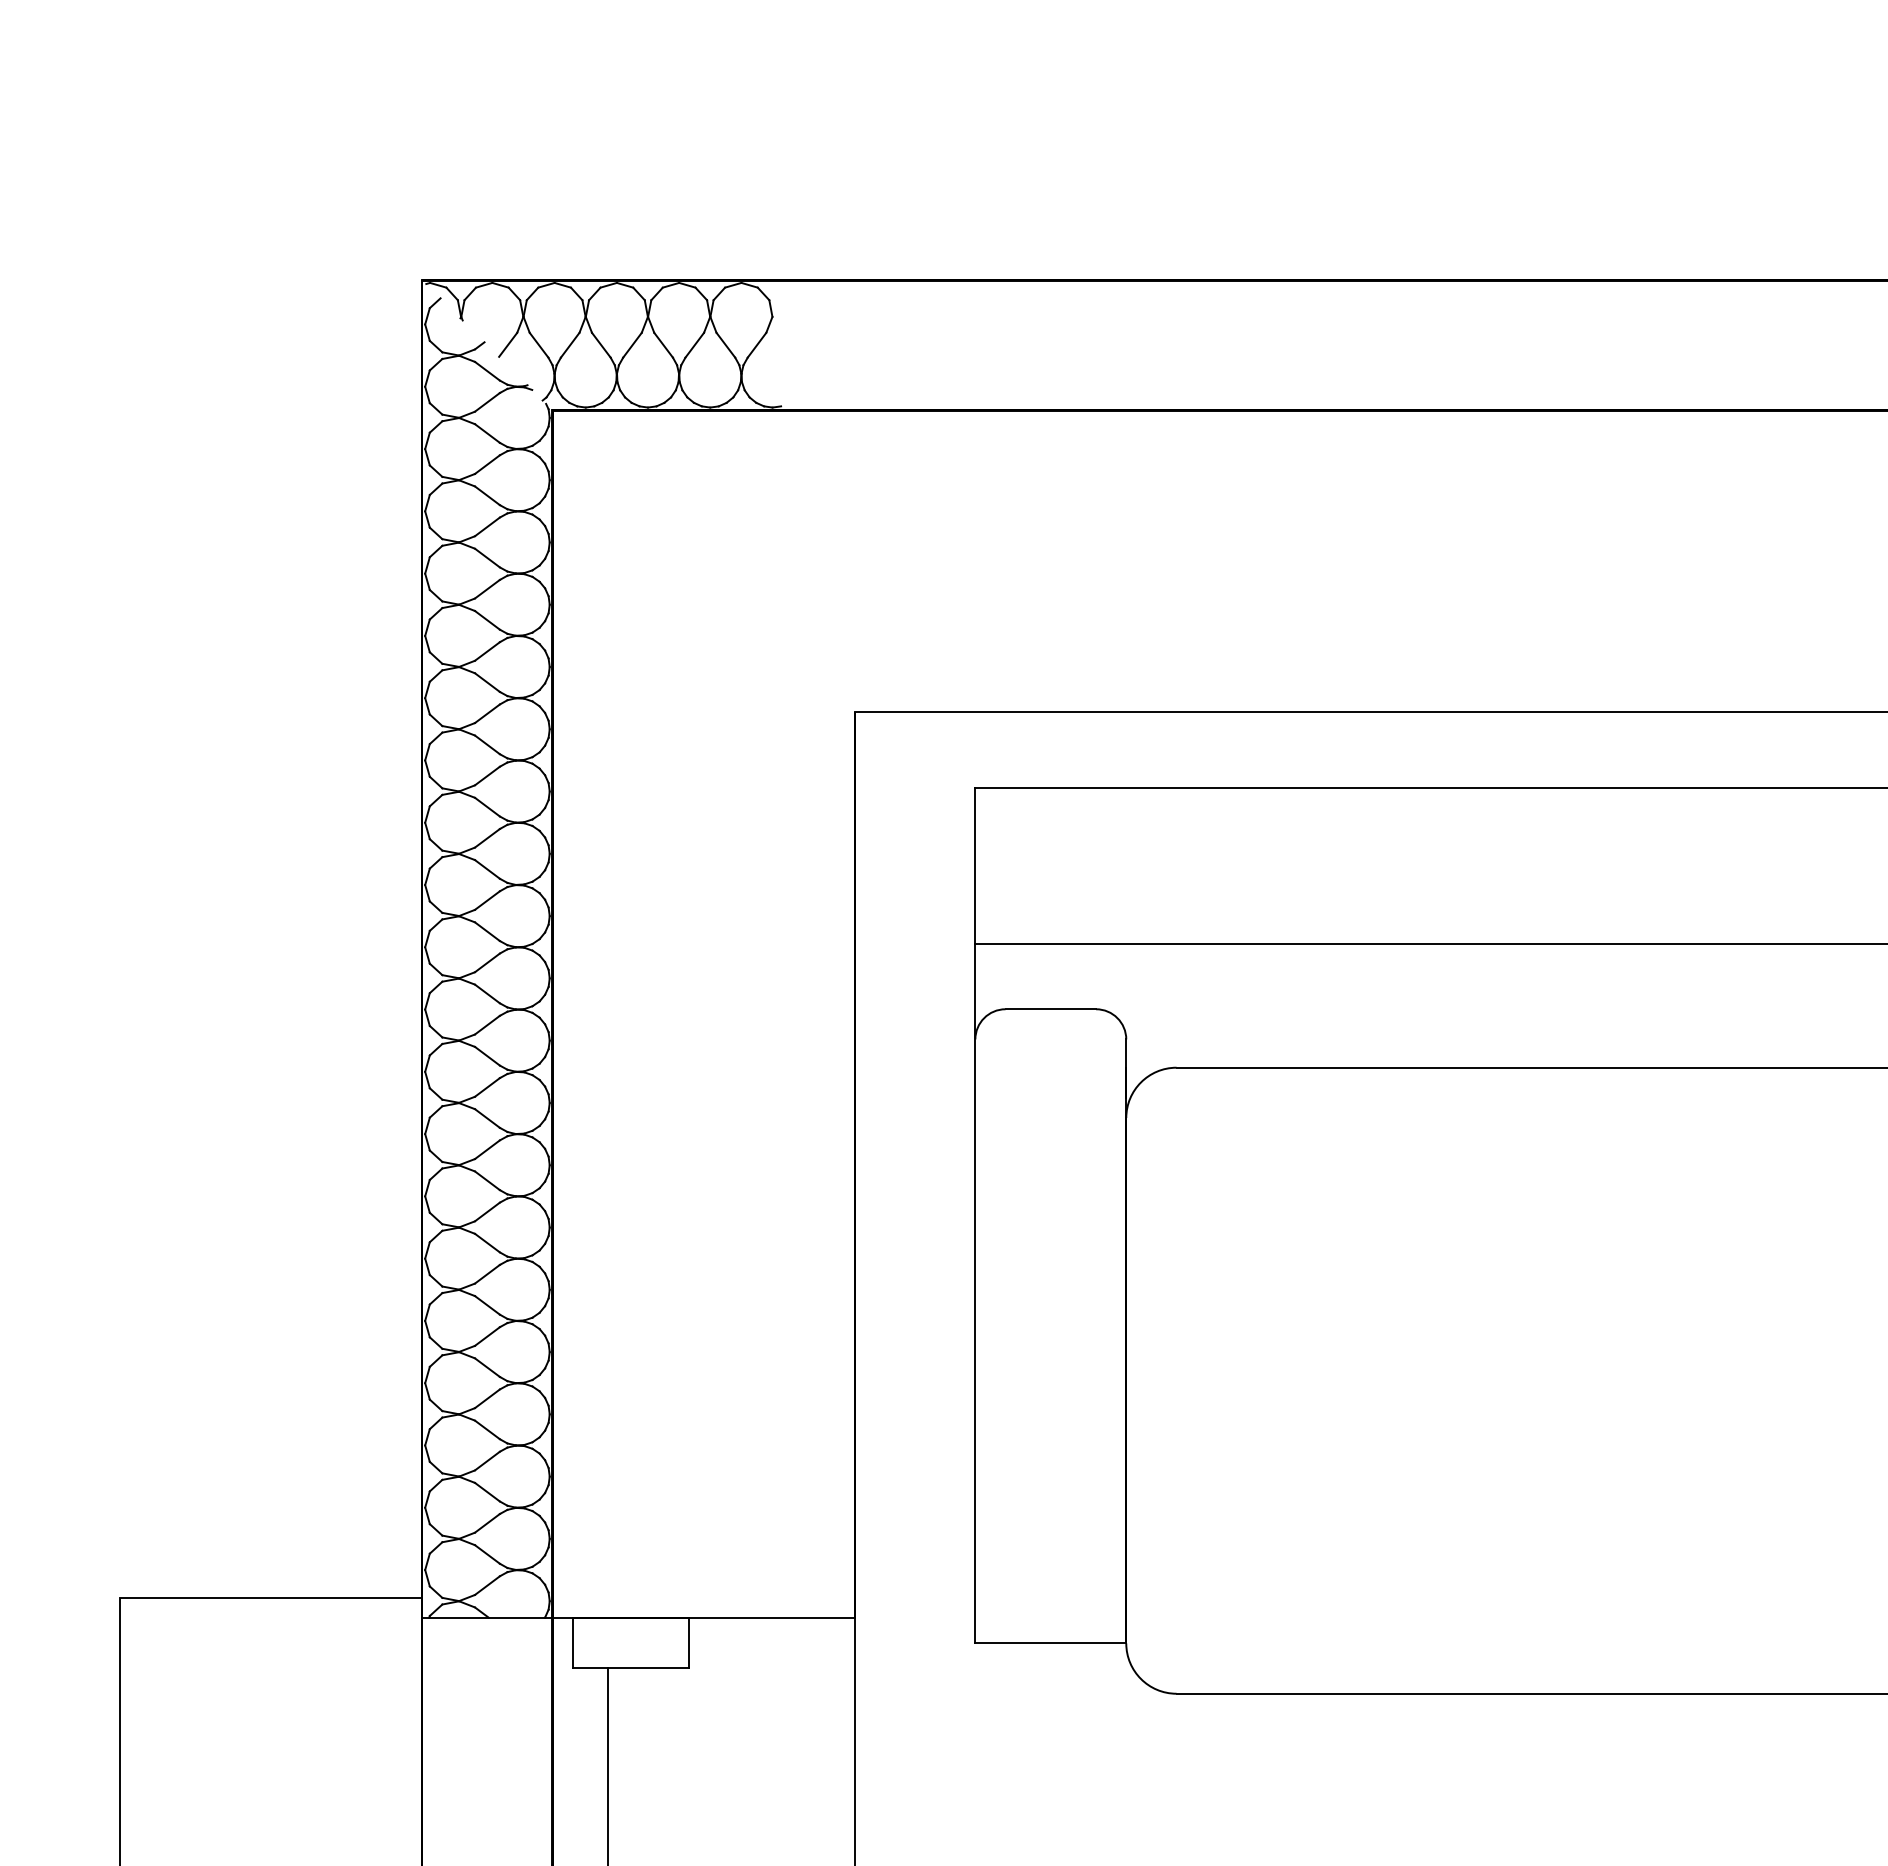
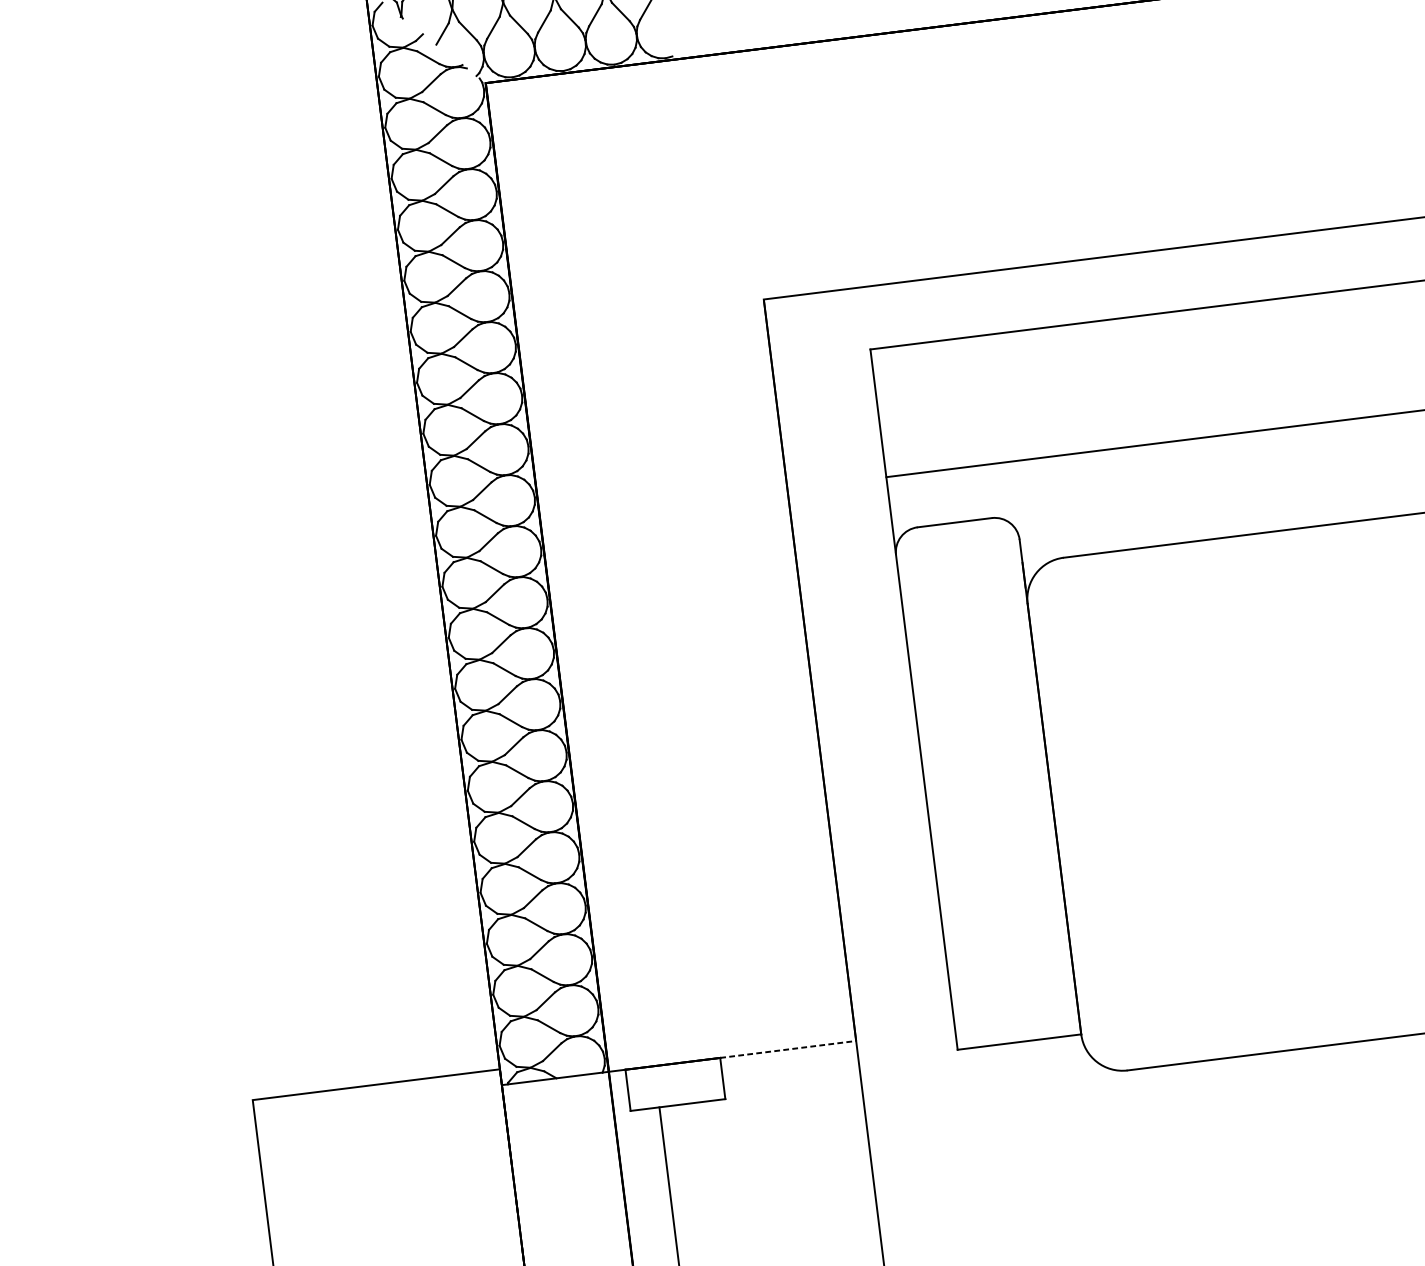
line: (771, 1617) -> (788, 1049), solid -> dashed

